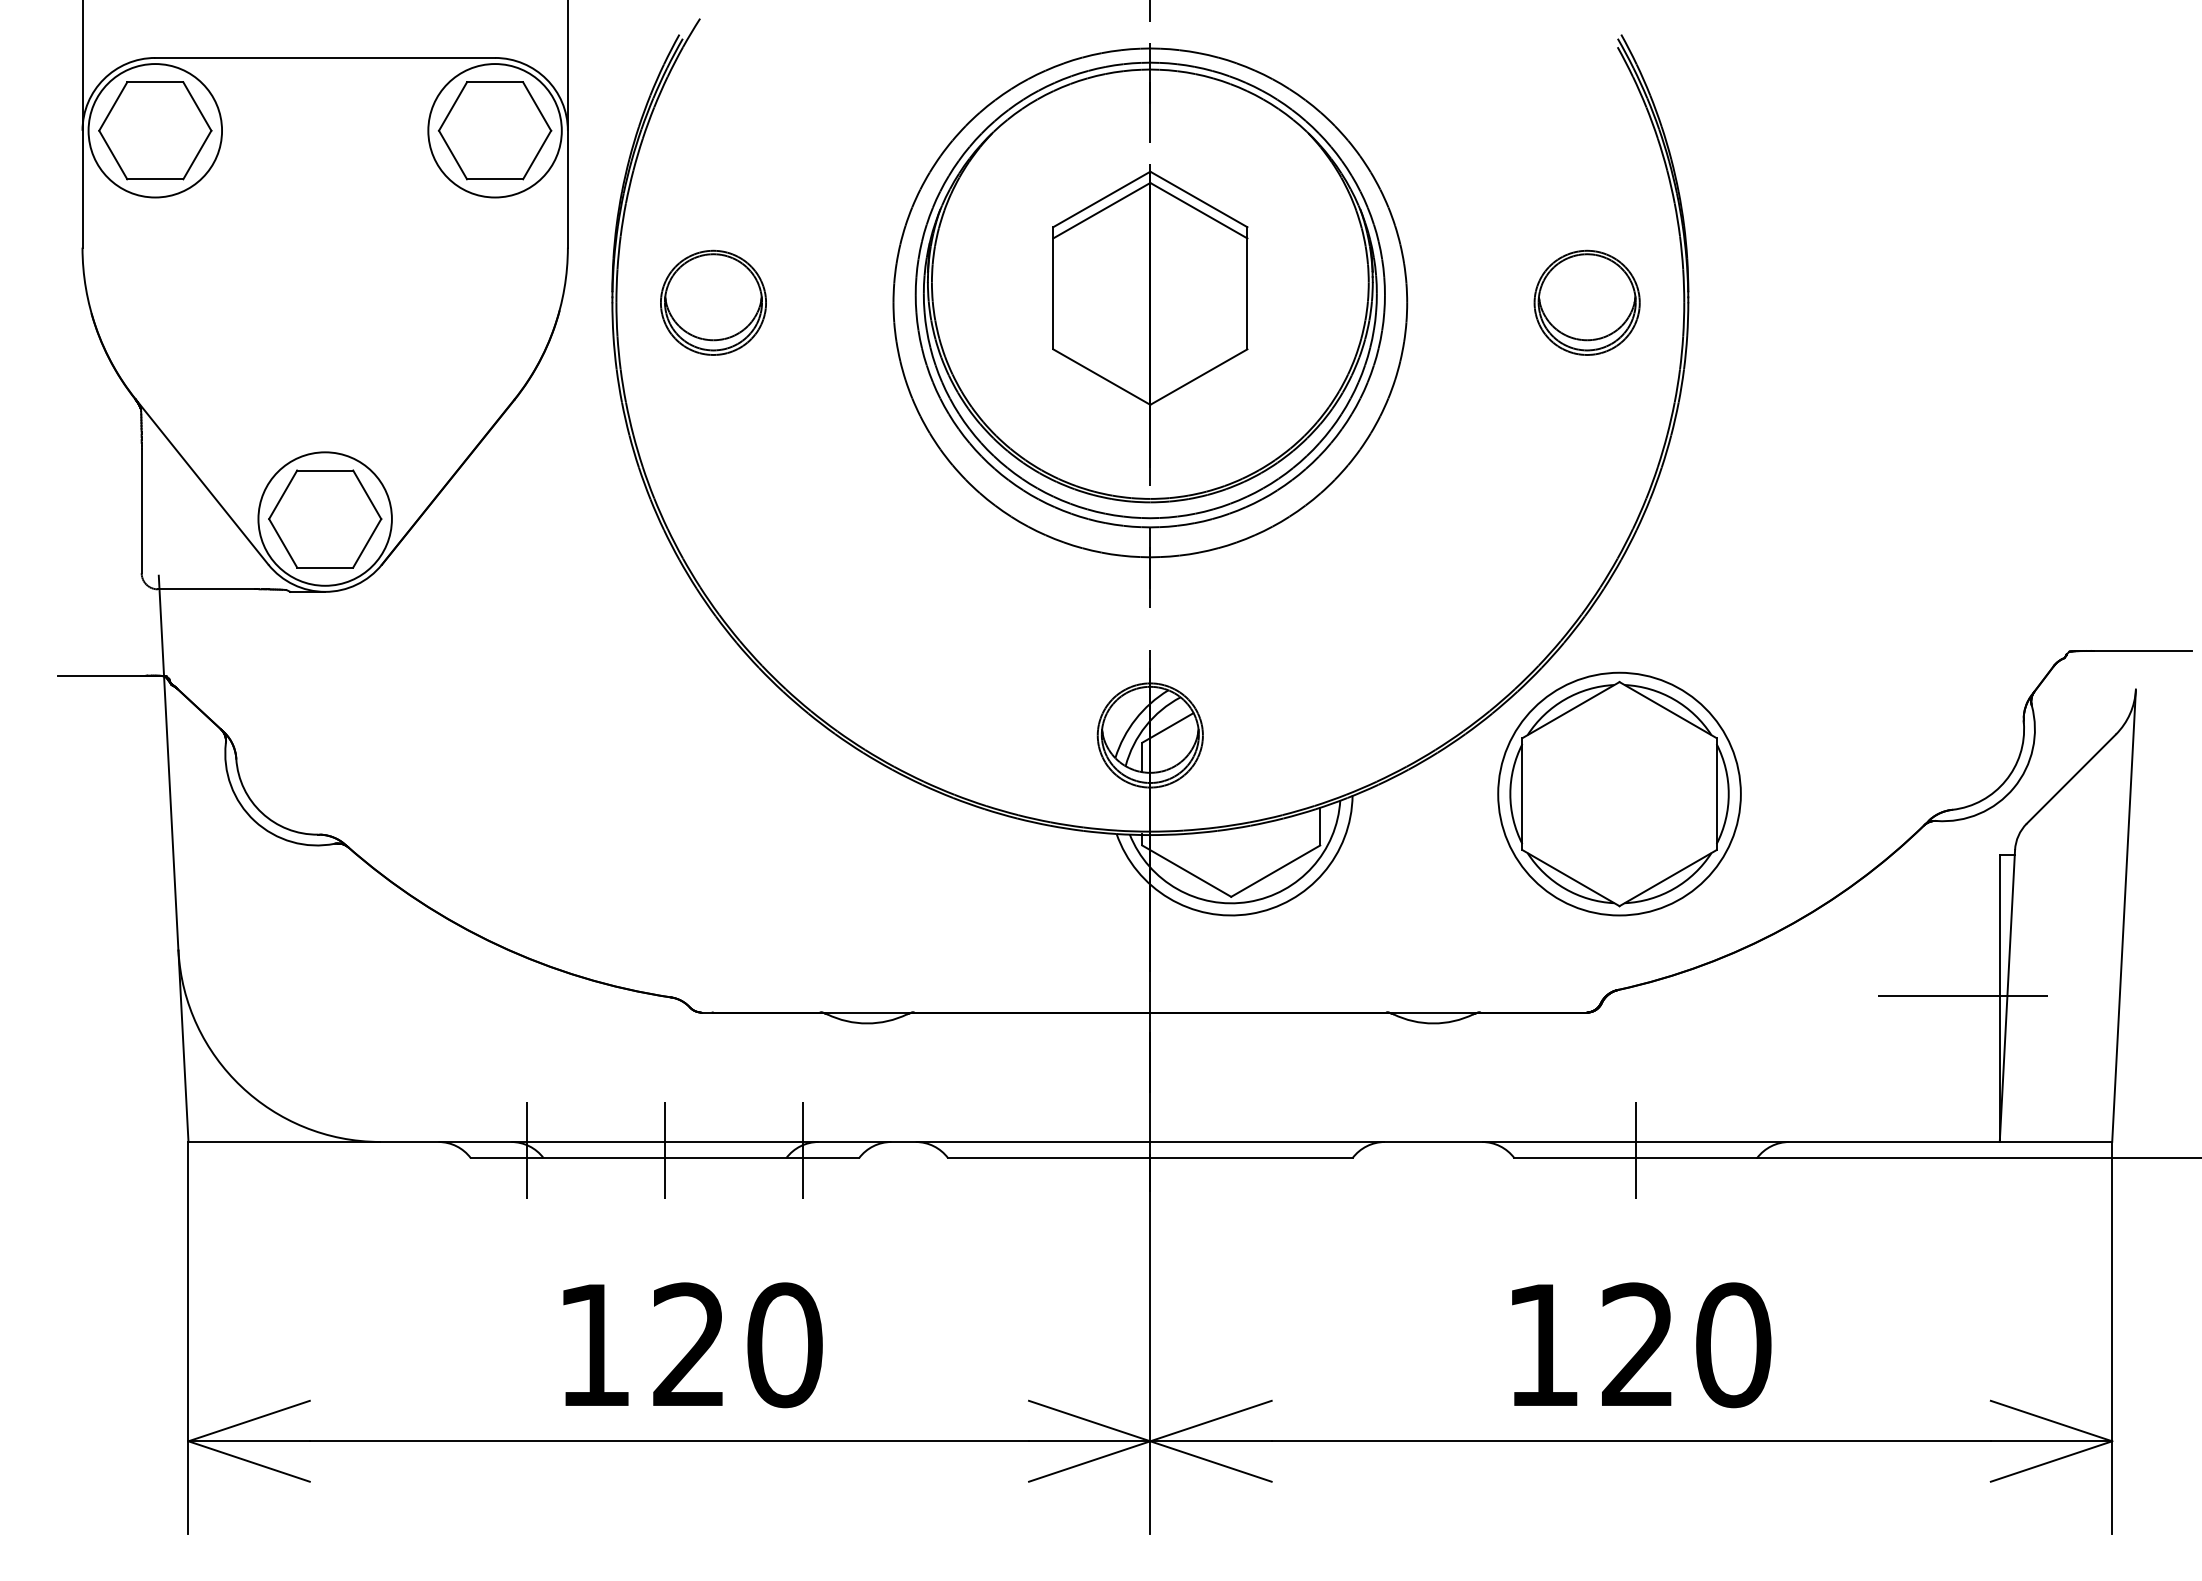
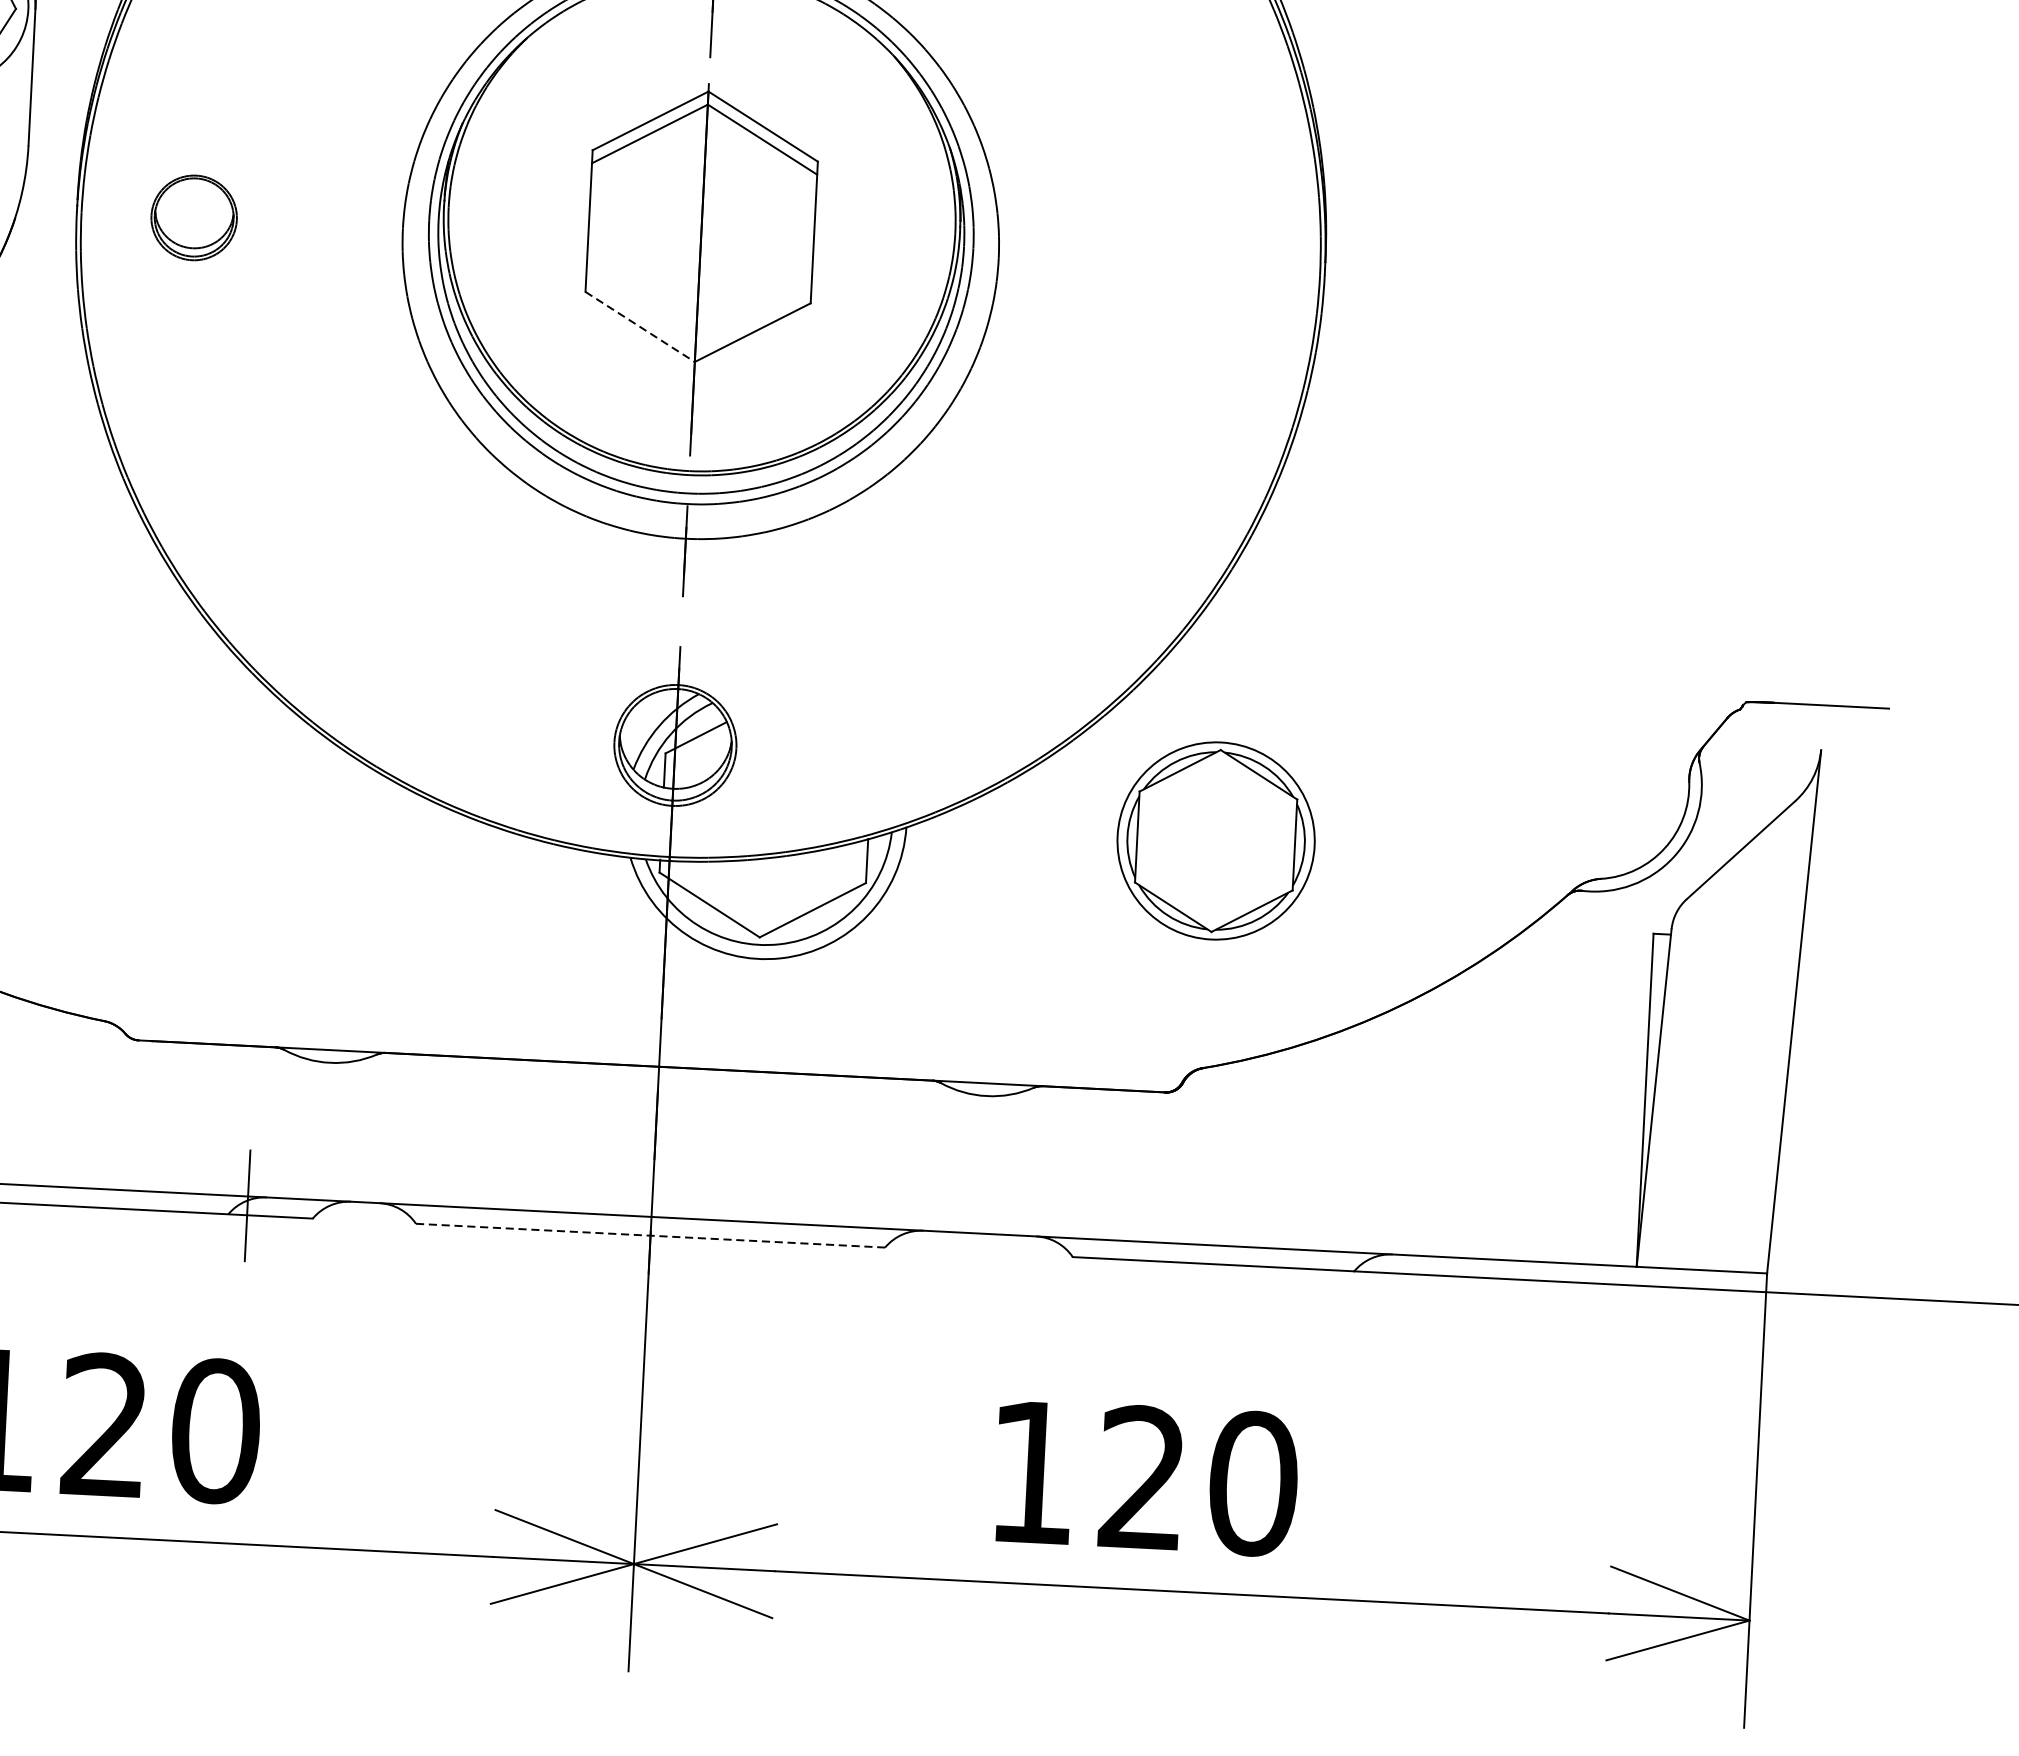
part: (713, 302) -> (194, 217), size x0.7
part: (1586, 302) -> (1206, 268), removed
line: (1101, 377) -> (639, 327), solid -> dashed
part: (1619, 793) -> (1216, 840), size x0.7
line: (1962, 996) -> (1602, 1095), removed
line: (664, 1149) -> (87, 1197), removed
line: (1635, 1149) -> (1213, 1254), removed
line: (1150, 1158) -> (650, 1236), solid -> dashed
text: (1641, 1345) -> (1146, 1478), moved

